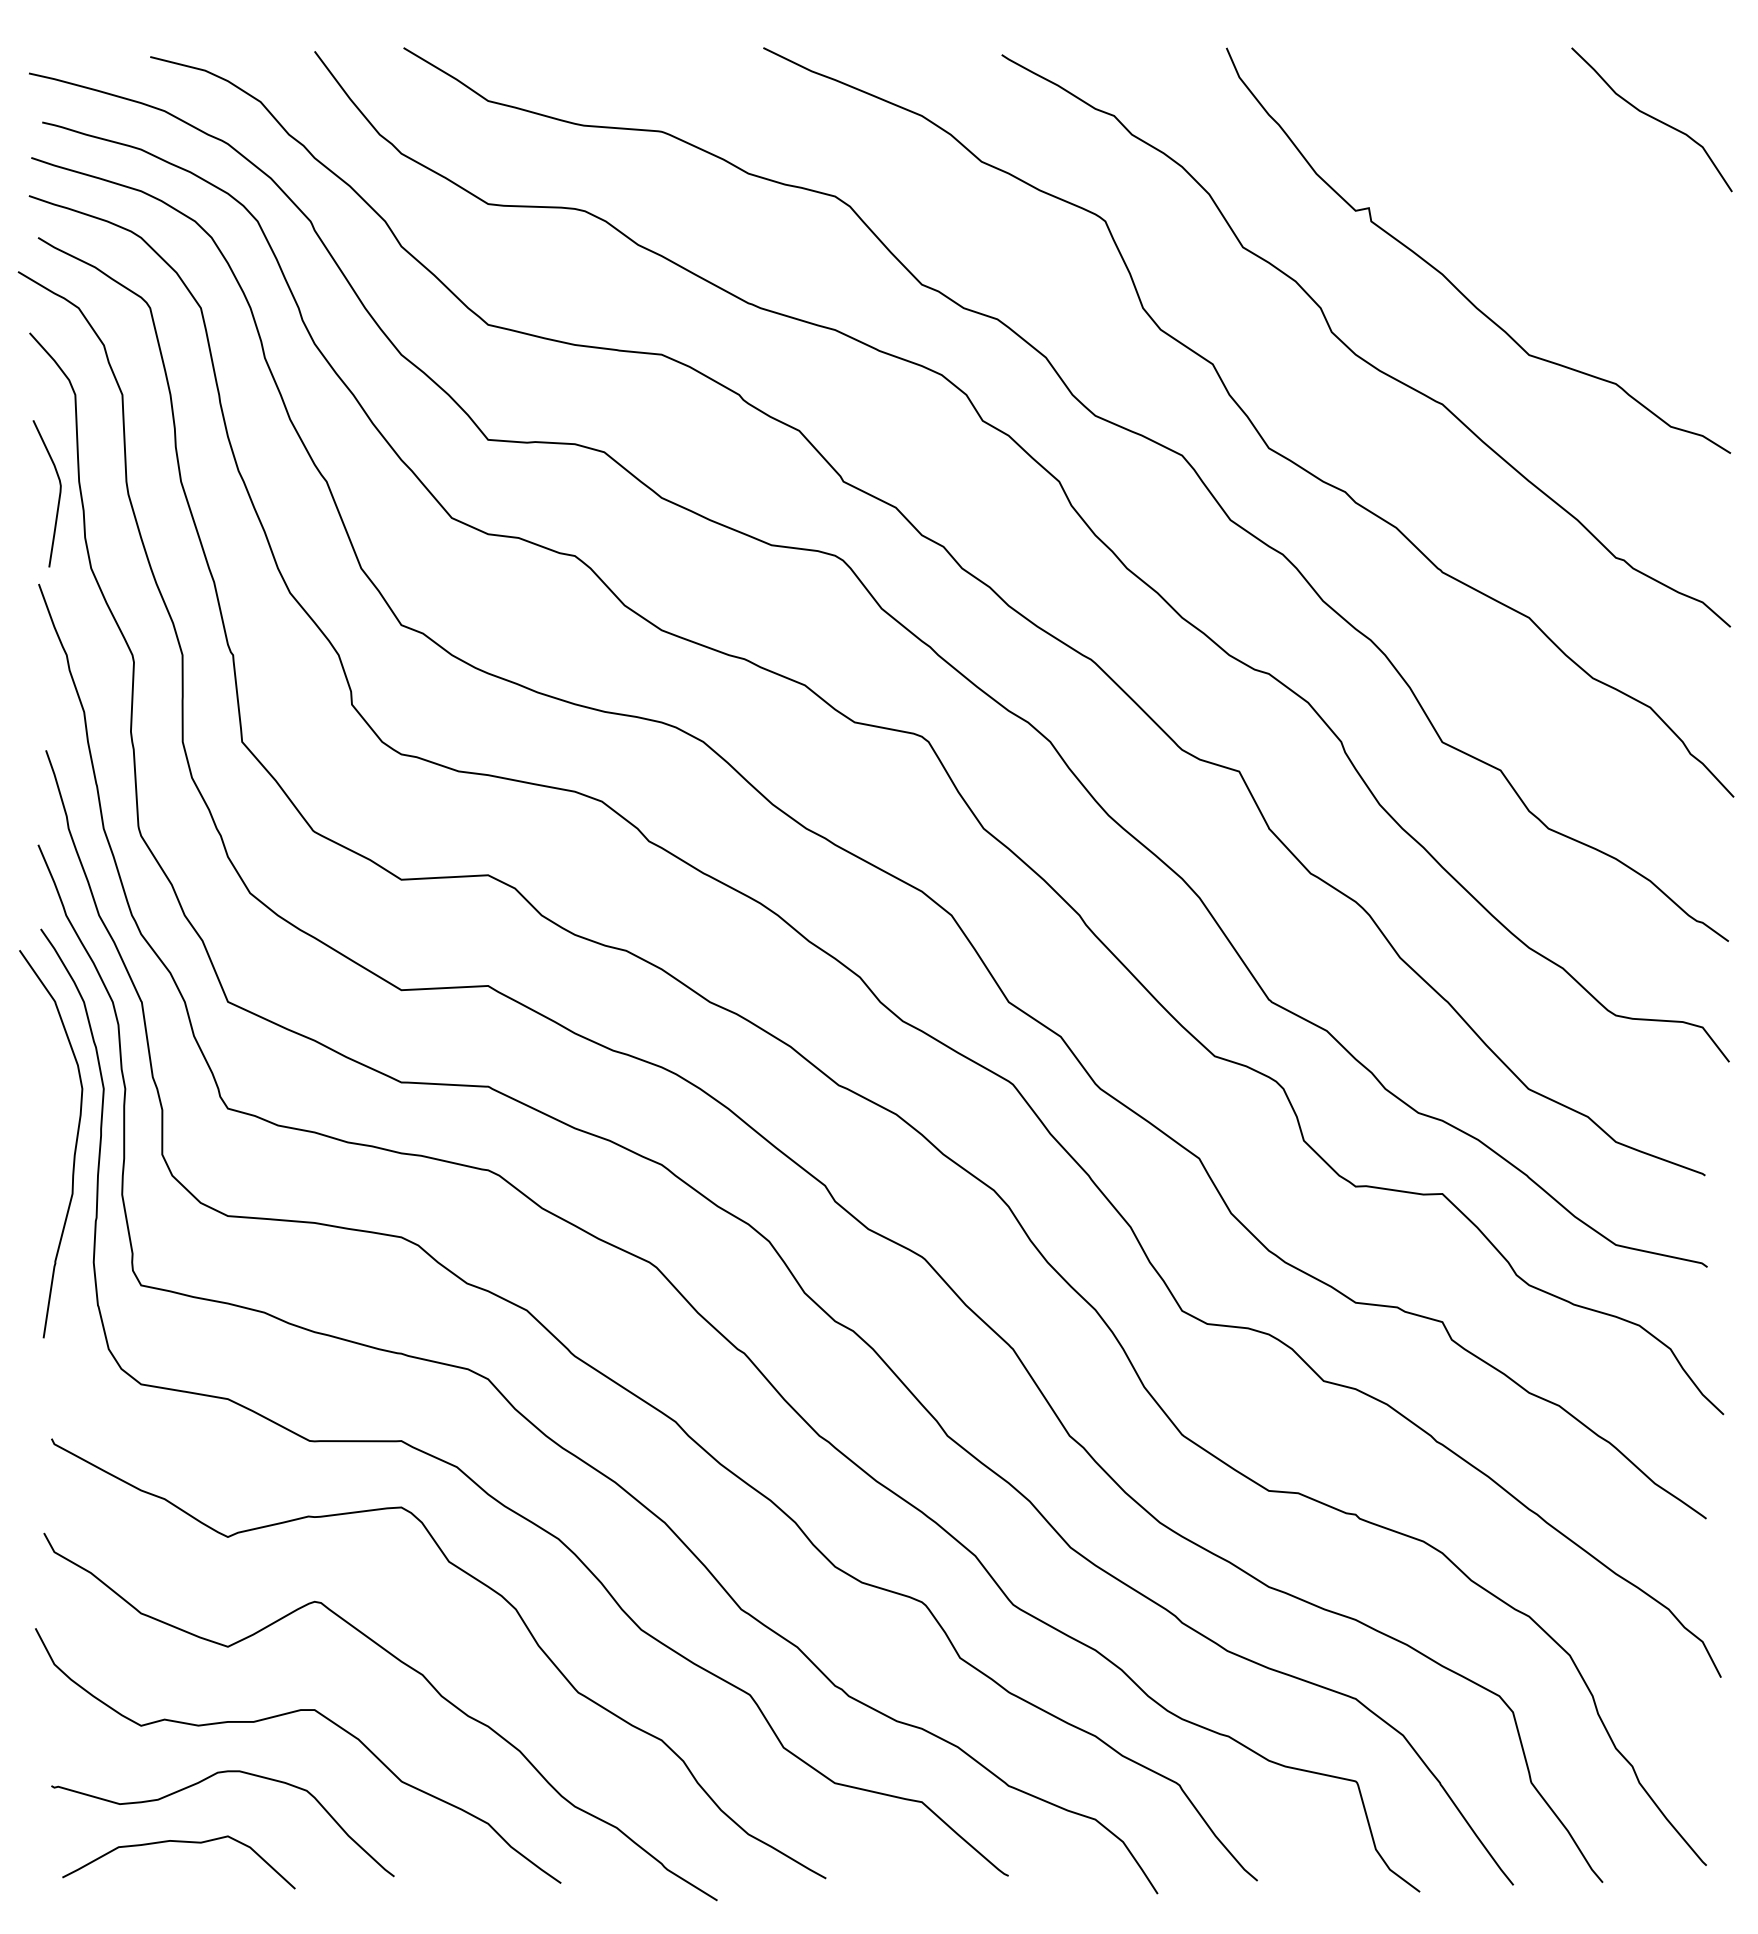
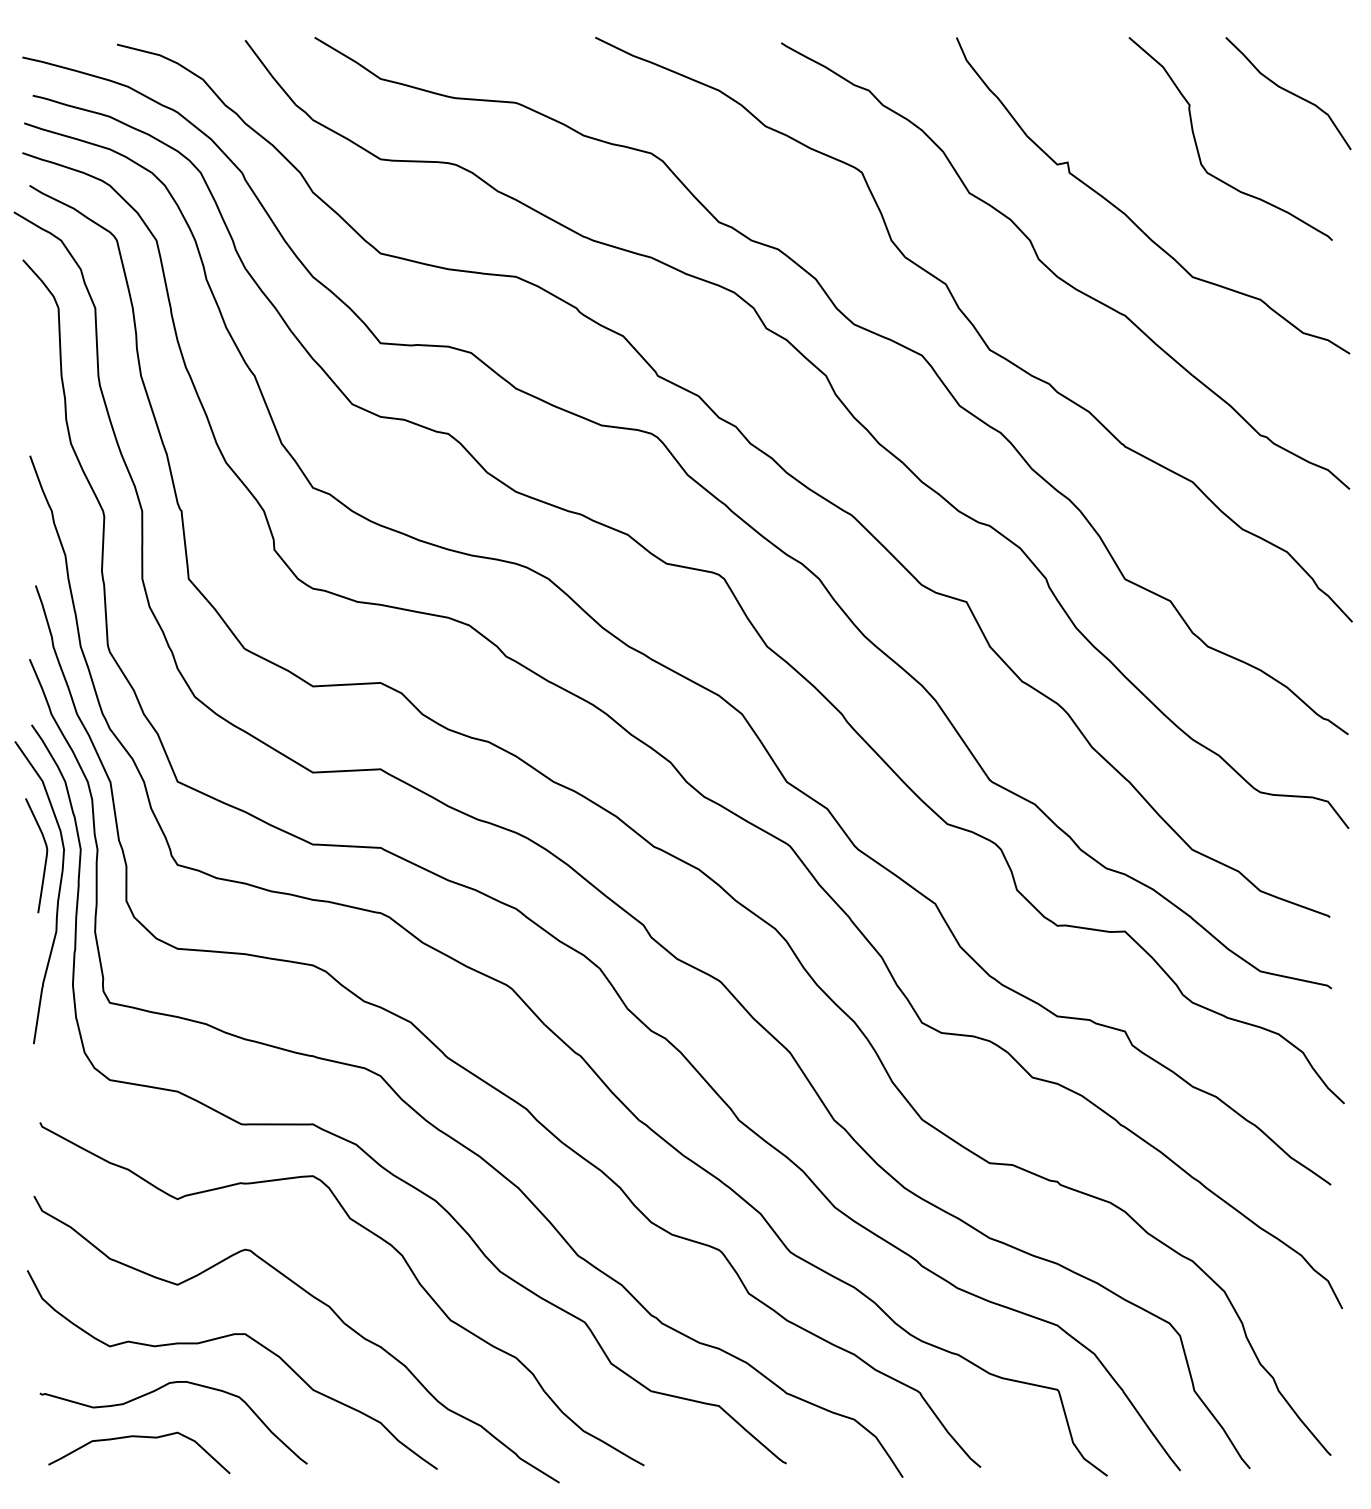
curve: (1535, 187) -> (1197, 146), added
curve: (58, 497) -> (45, 858), moved

